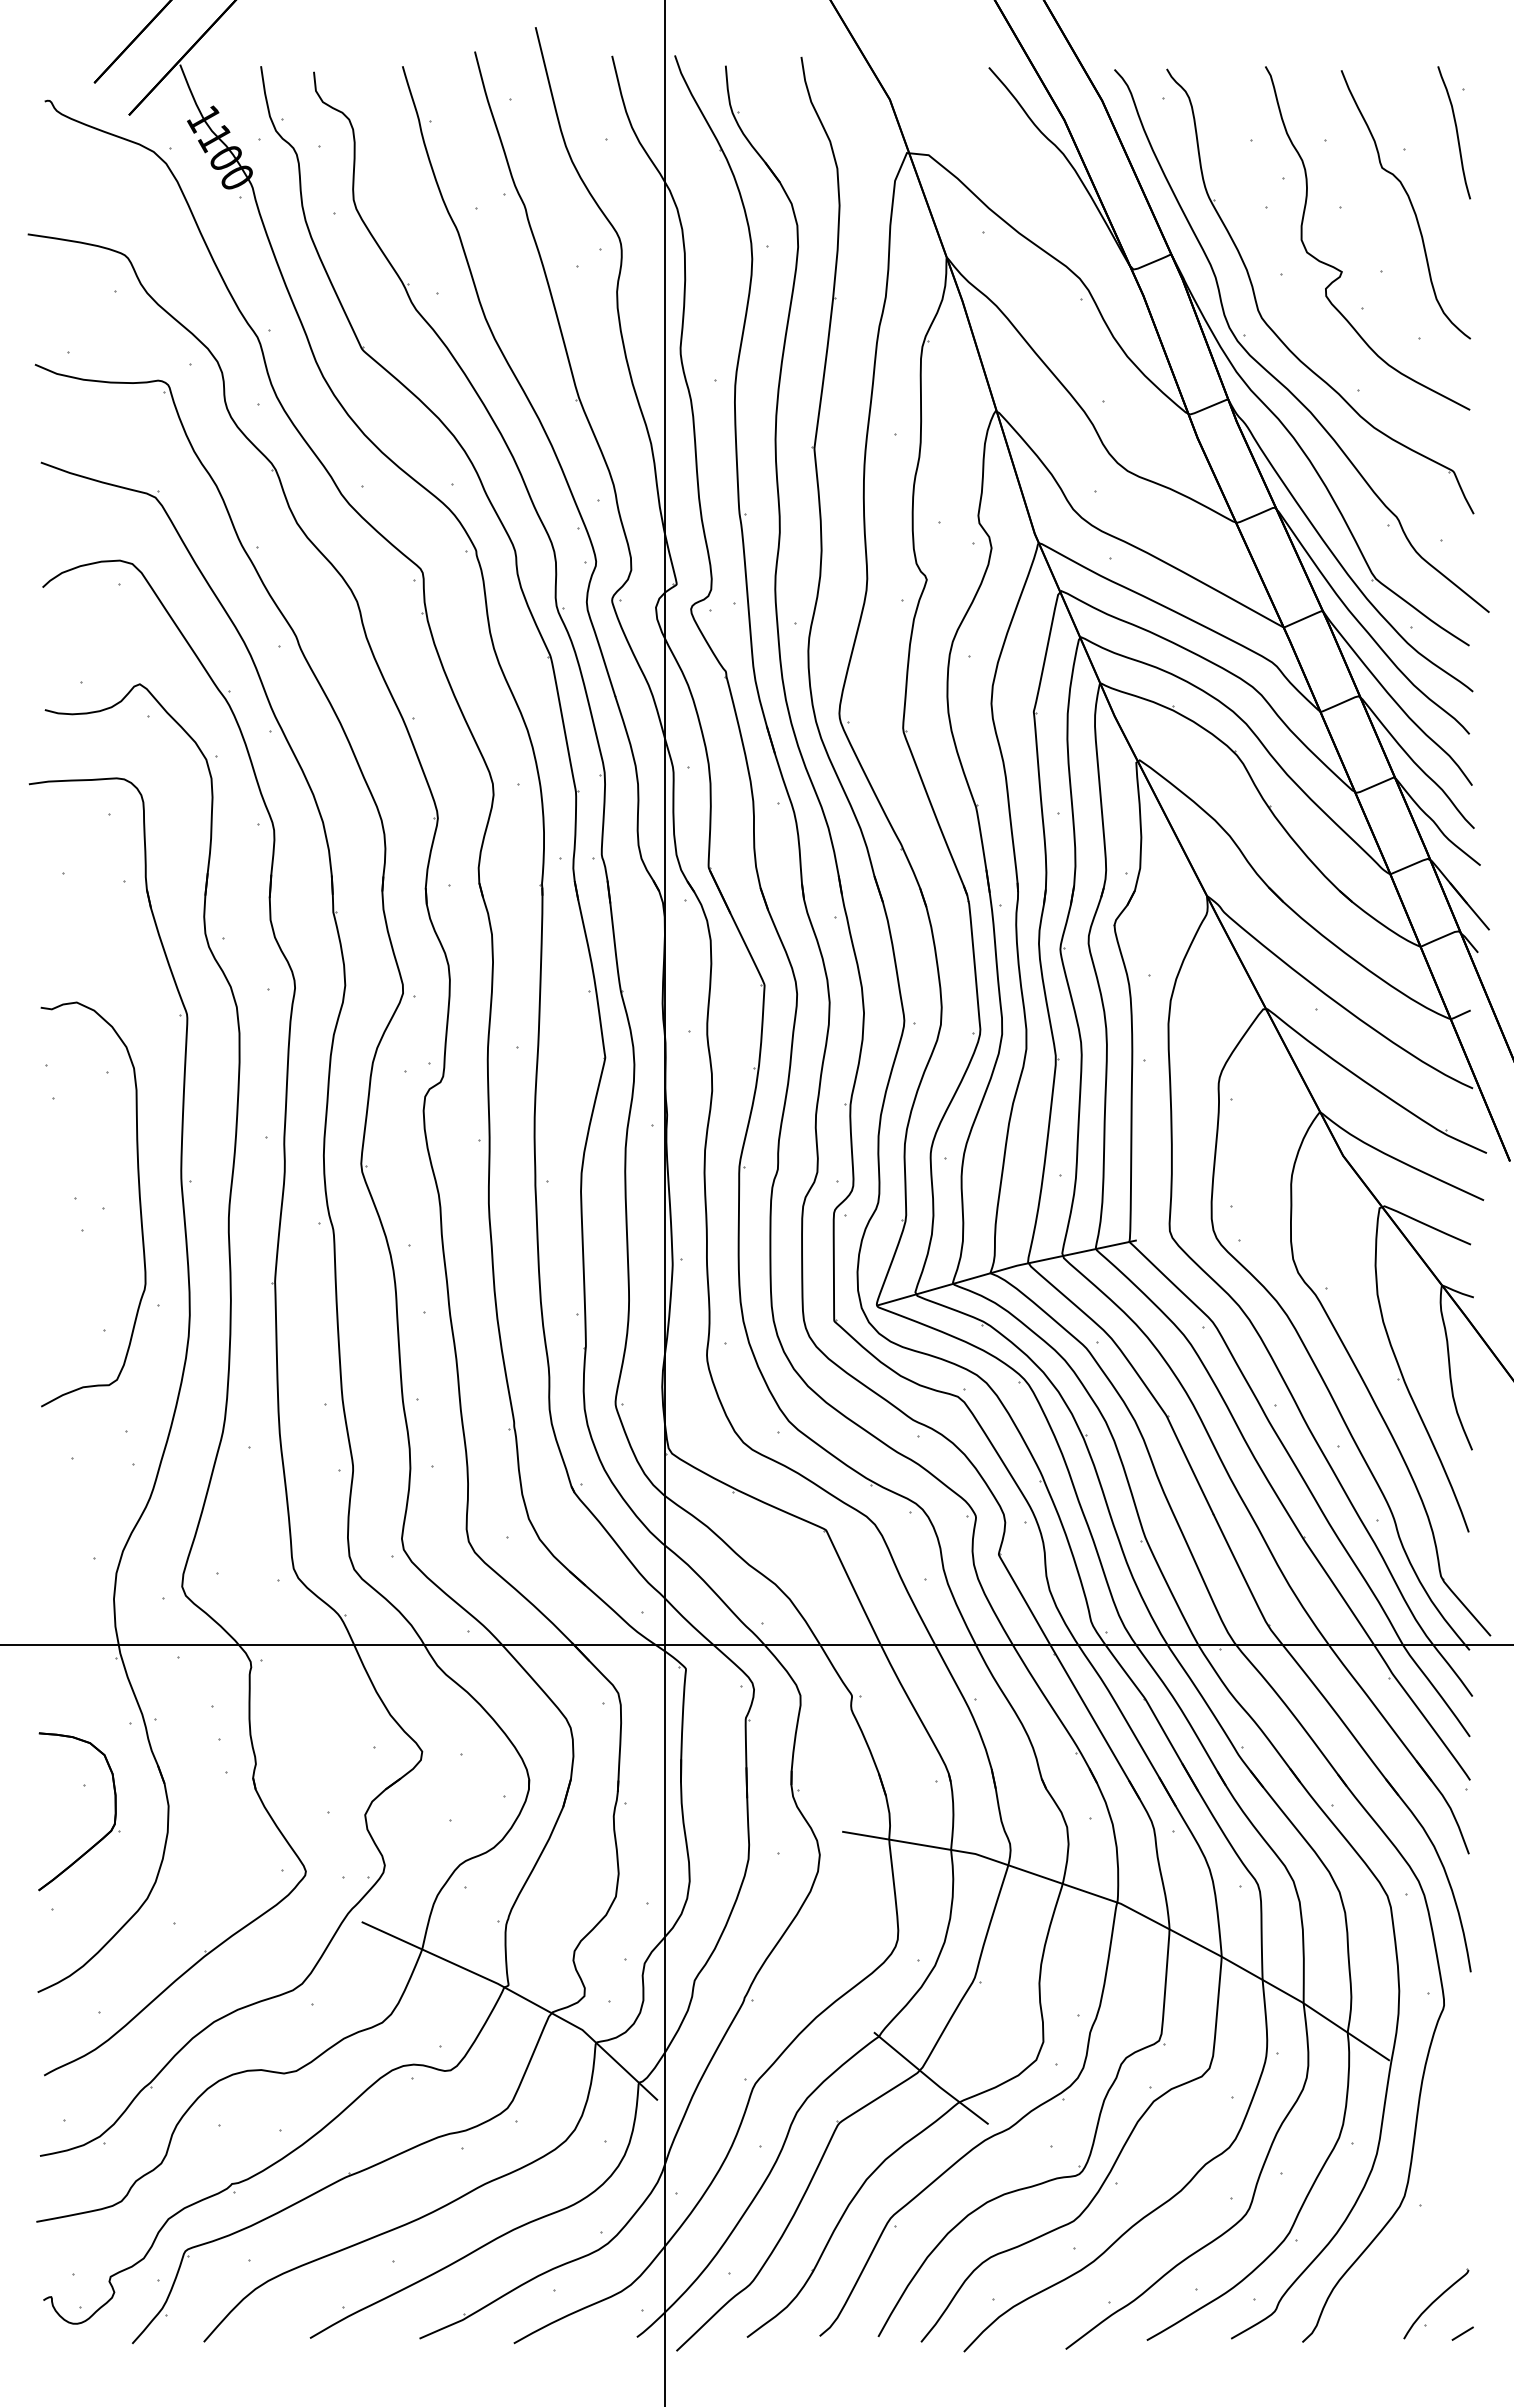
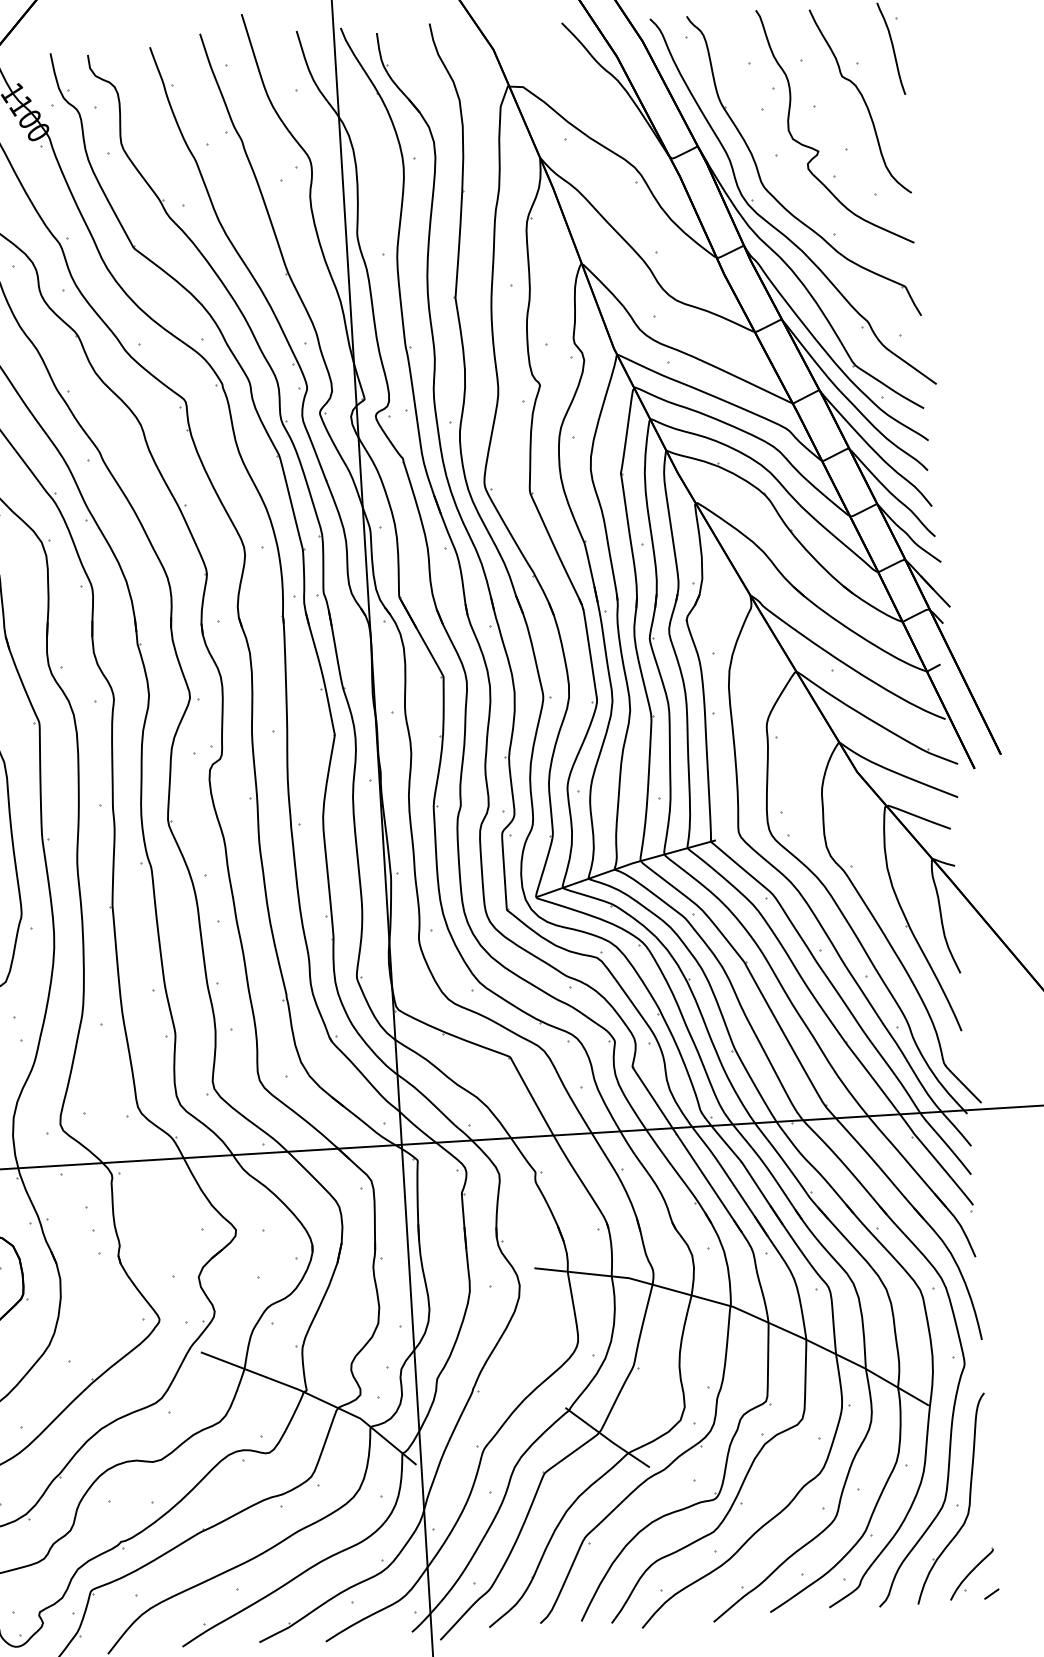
part: (1438, 2200) -> (969, 1501), added

